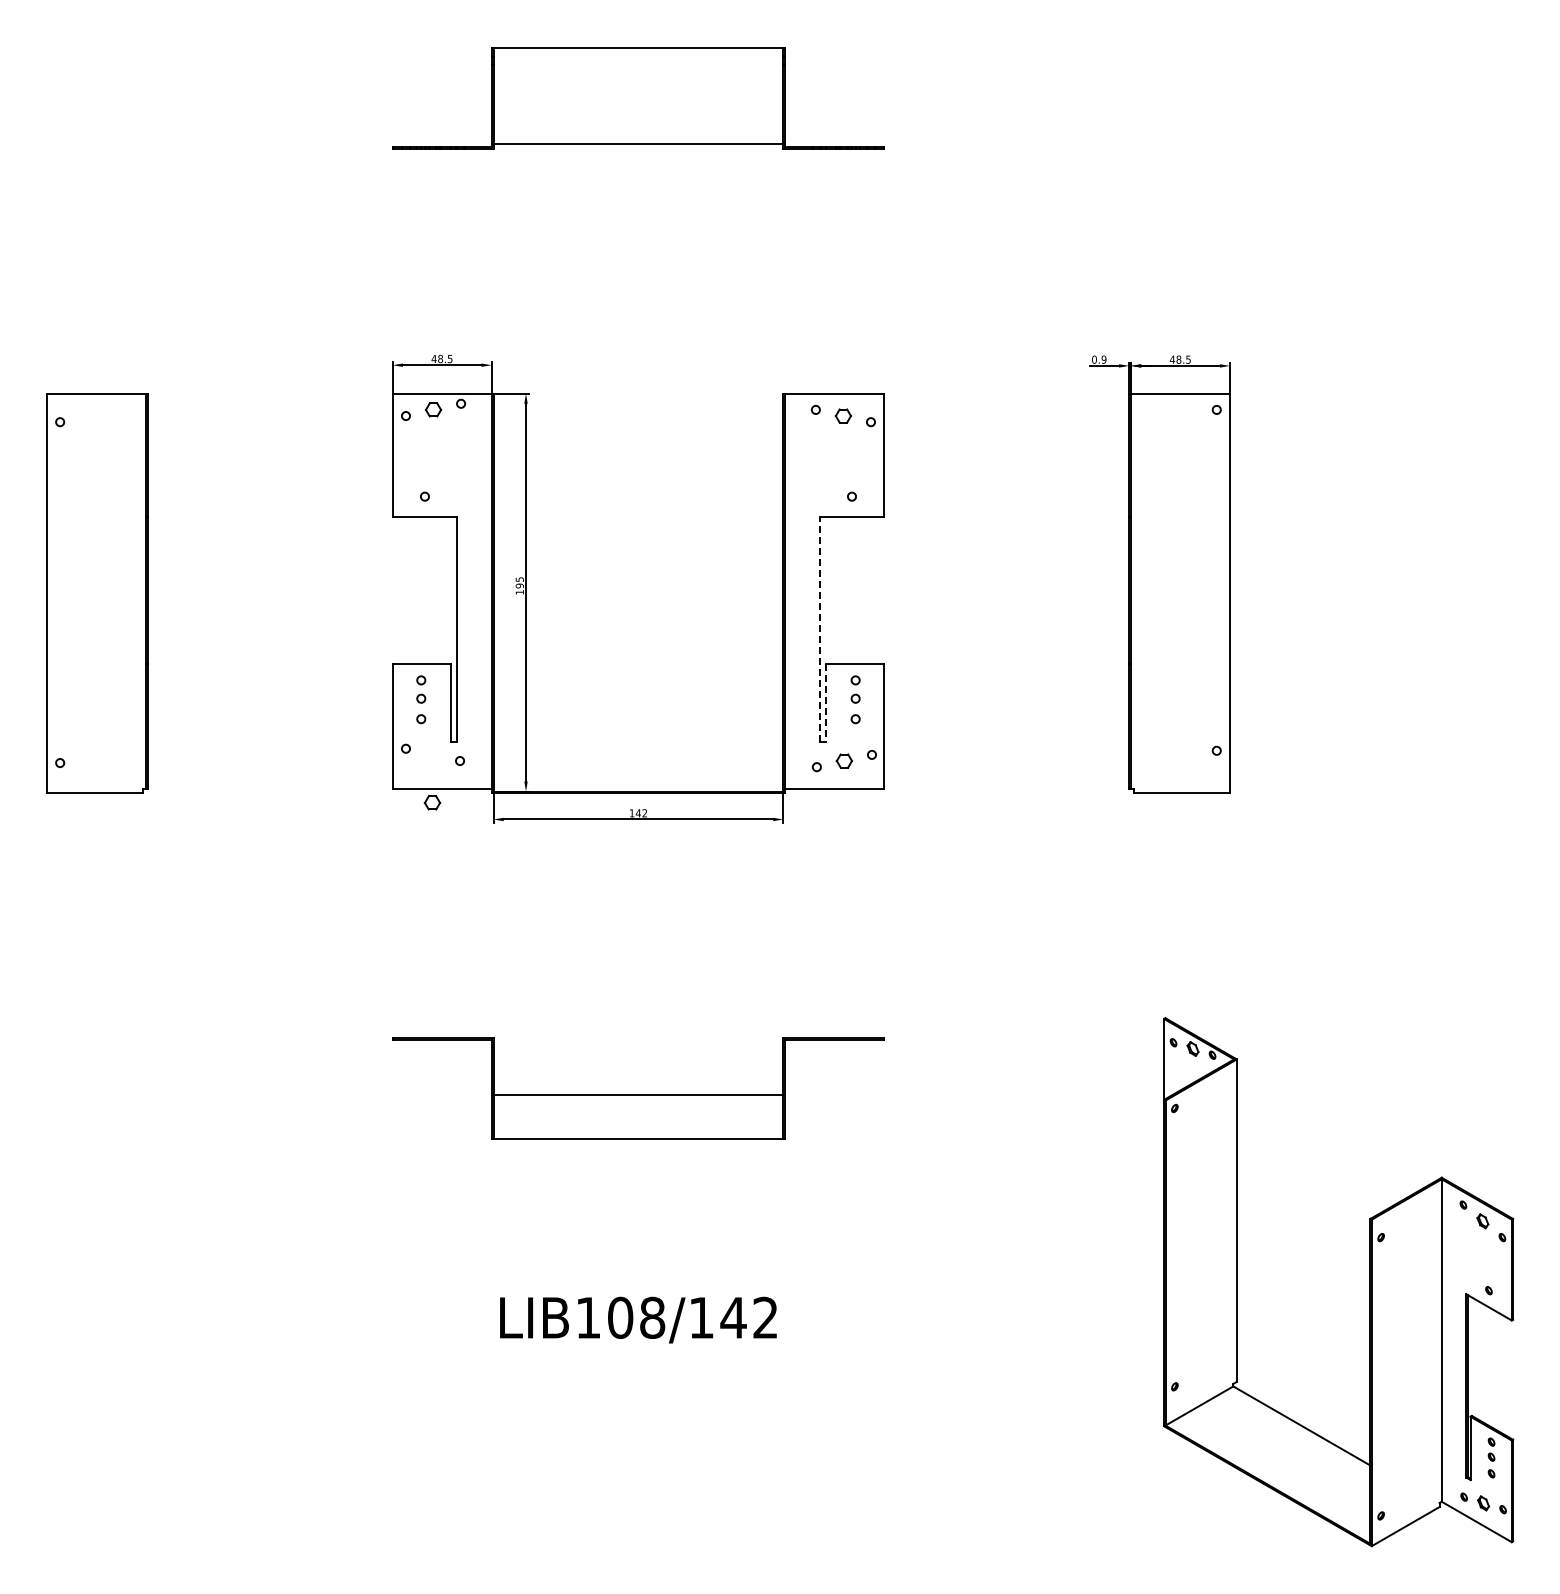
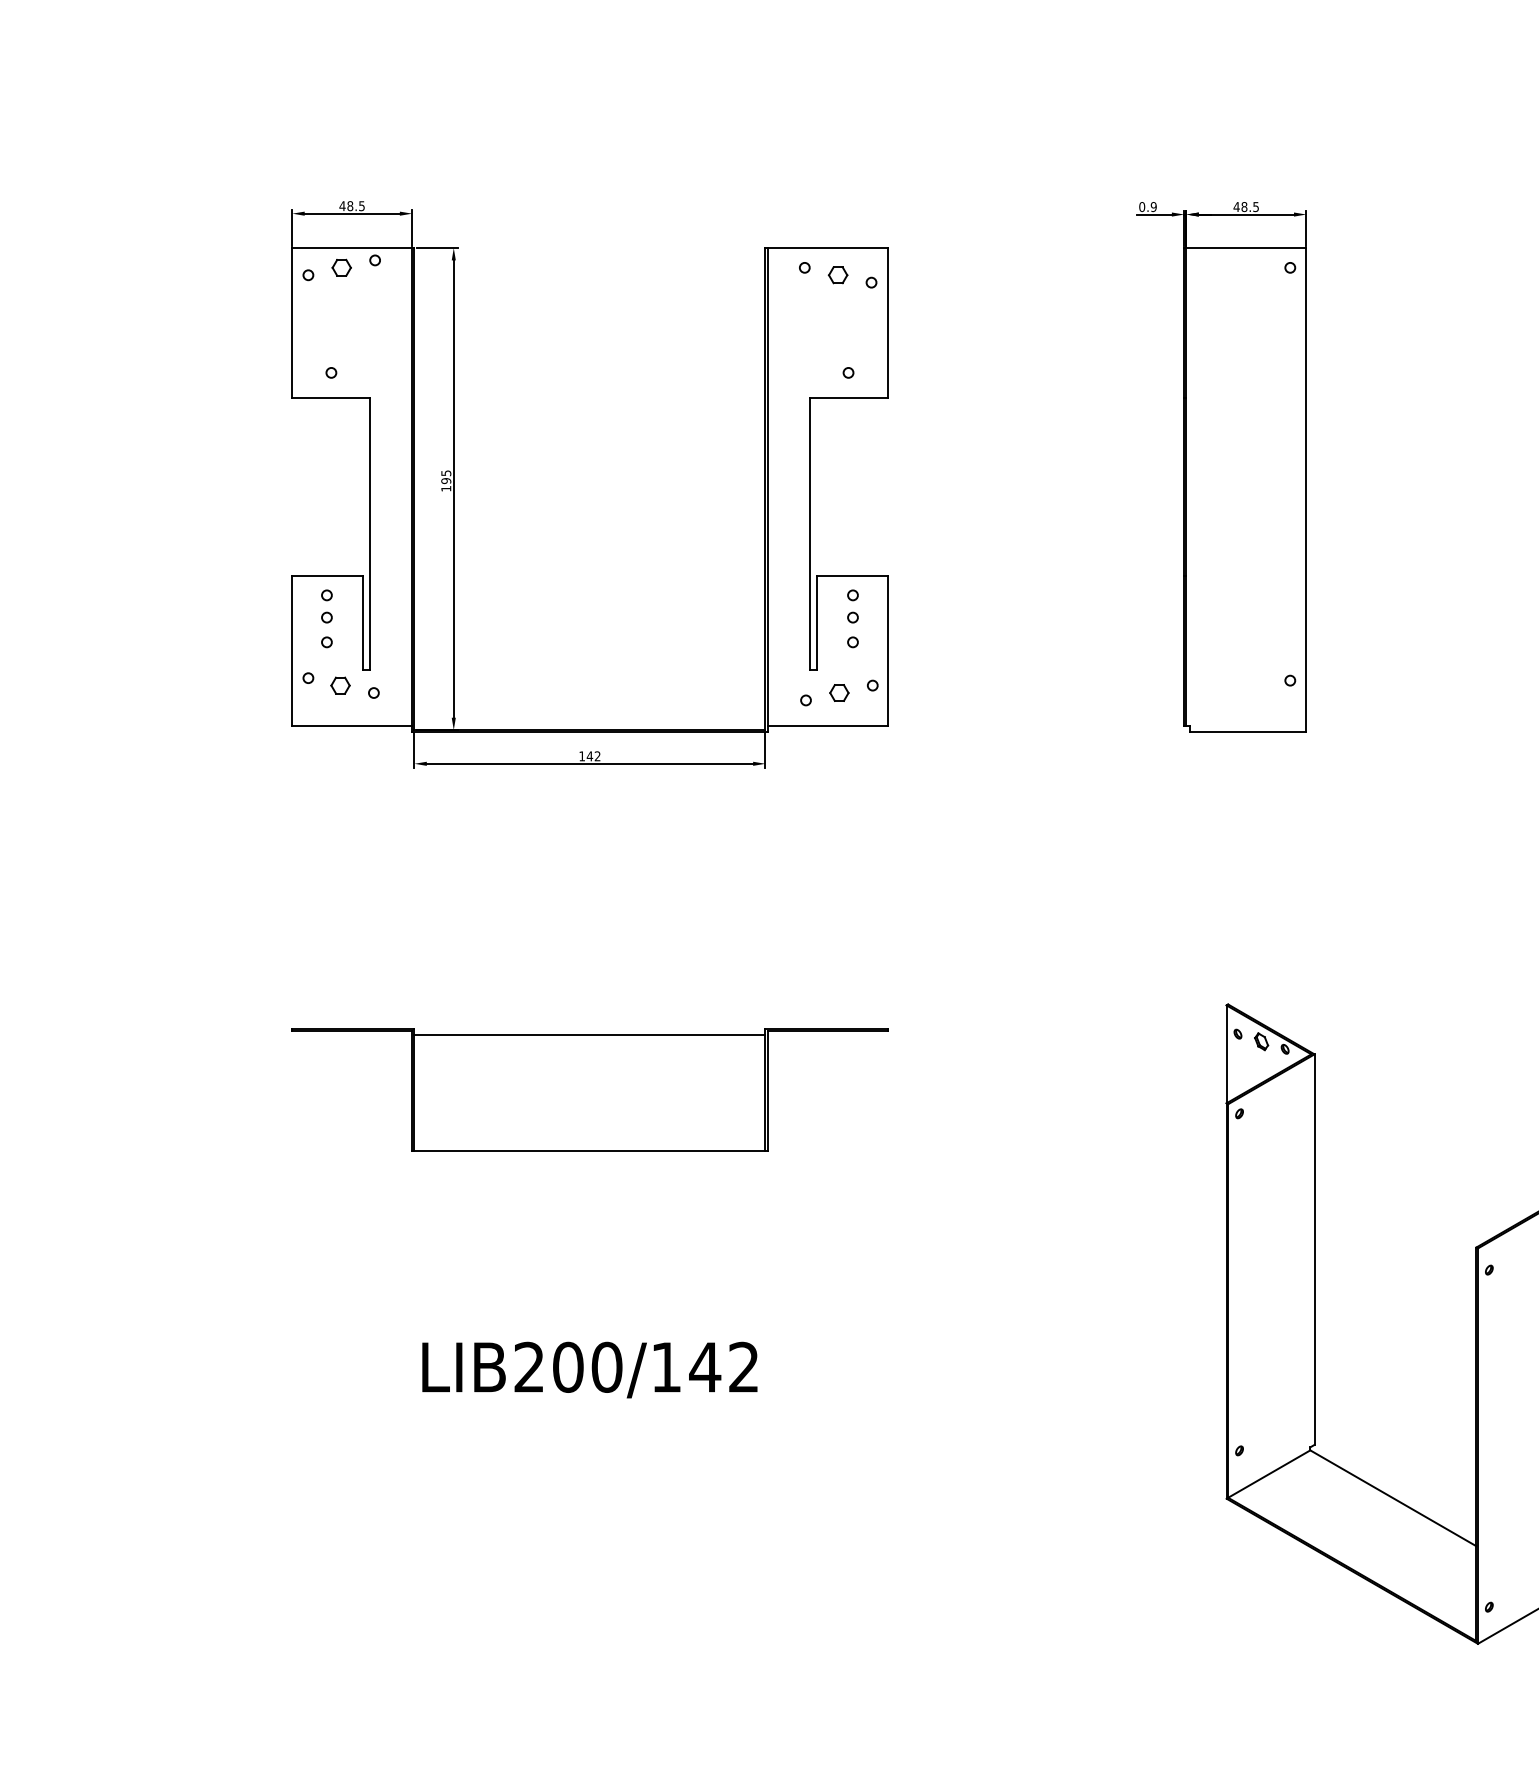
line: (819, 628) -> (809, 532), dashed -> solid
line: (826, 702) -> (817, 622), dashed -> solid
part: (432, 802) -> (340, 685), moved
line: (638, 1095) -> (589, 1035), moved
text: (620, 1317) -> (568, 1366), LIB108/142 -> LIB200/142

